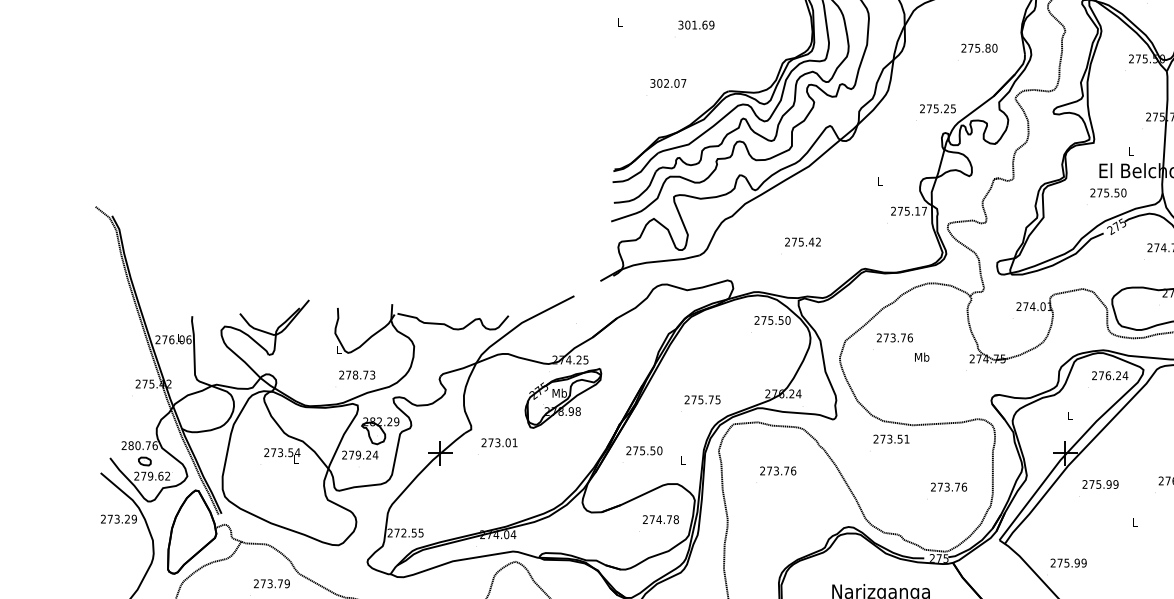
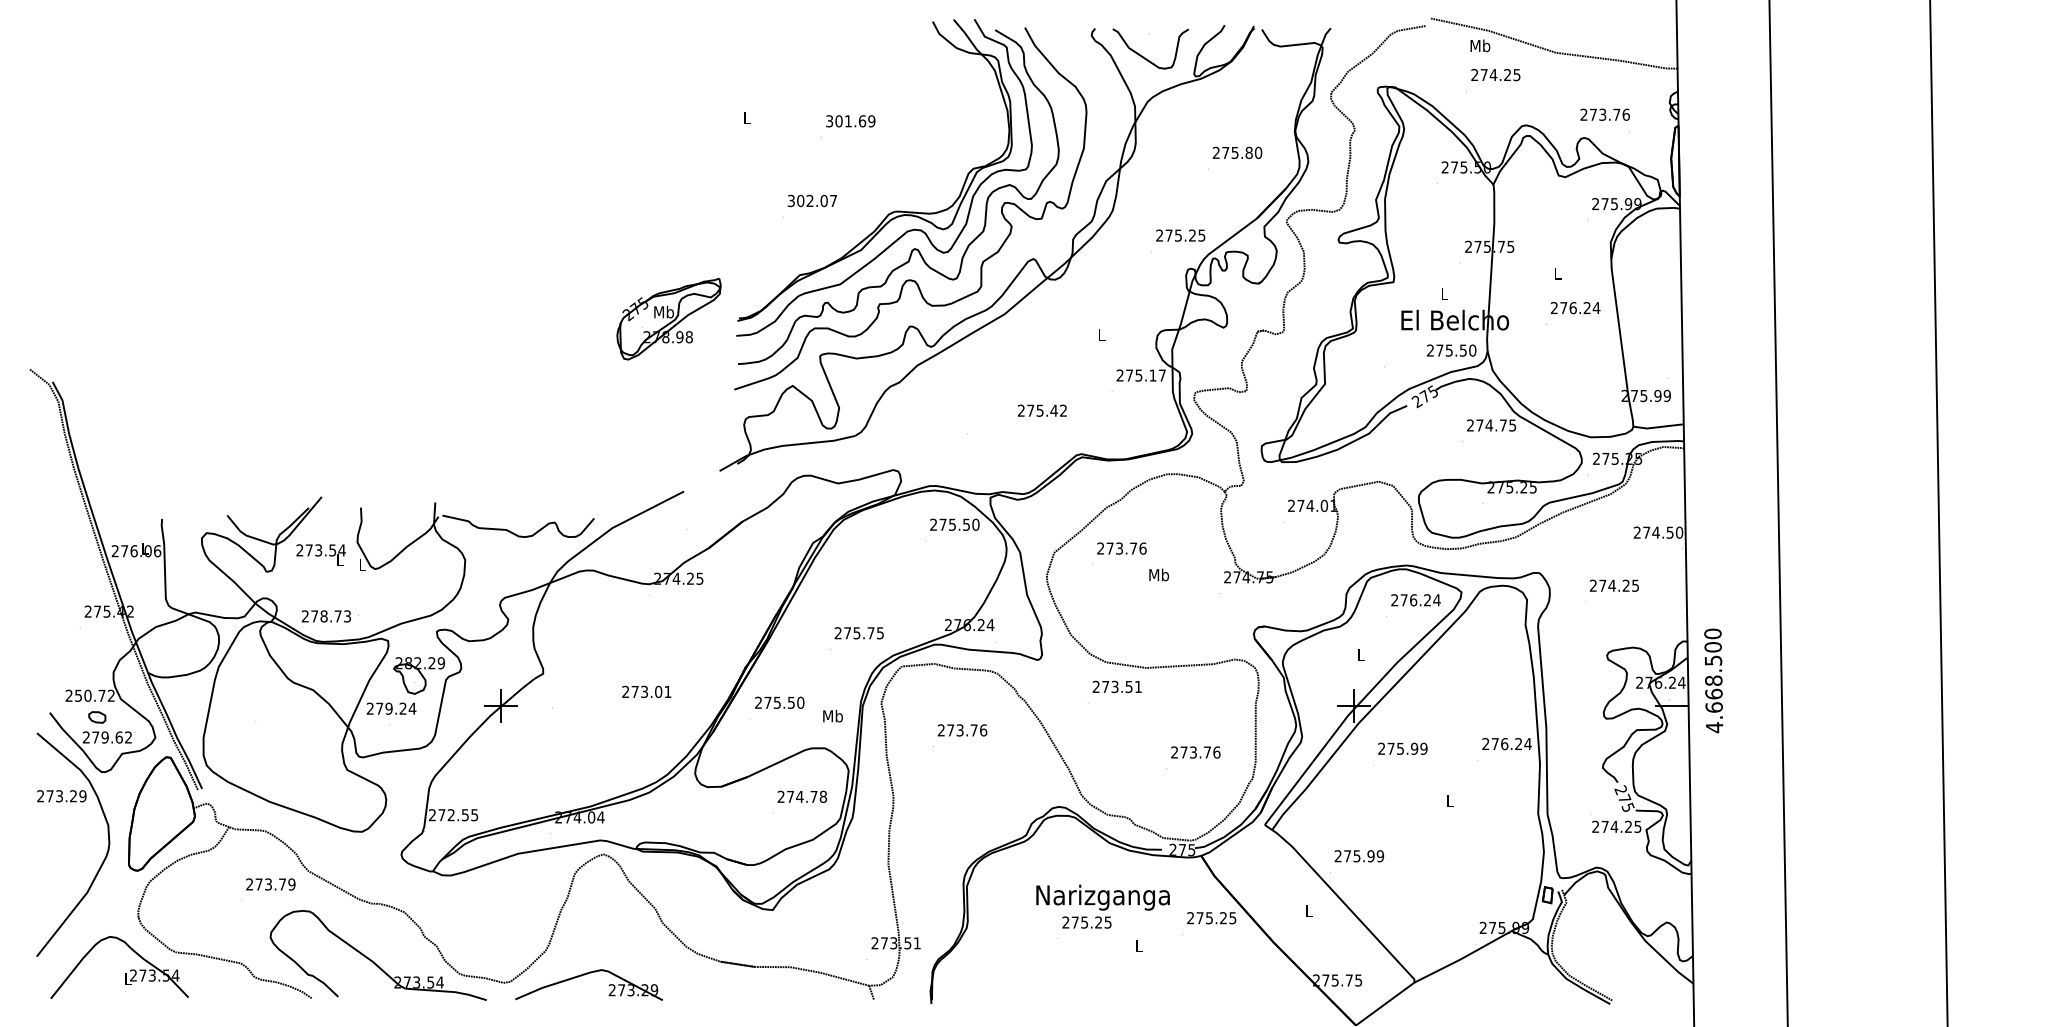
text: (1108, 192) -> (1451, 350), moved
text: (802, 241) -> (1041, 410), moved
text: (356, 375) -> (325, 616), moved
part: (562, 397) -> (668, 318), moved
text: (499, 442) -> (646, 691), moved
text: (143, 445) -> (95, 695), 280.76 -> 250.72
text: (281, 455) -> (320, 554), moved
text: (683, 460) -> (832, 715), L -> Mb

